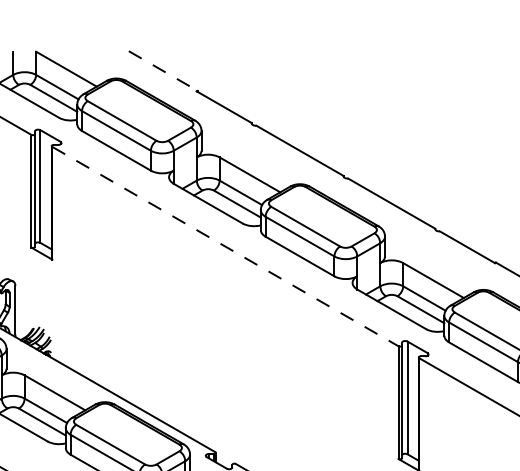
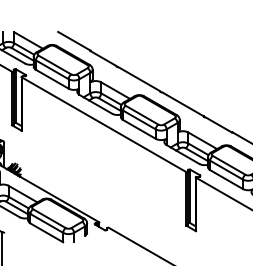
line: (163, 71) -> (74, 41), dashed -> solid
line: (224, 246) -> (103, 124), dashed -> solid

